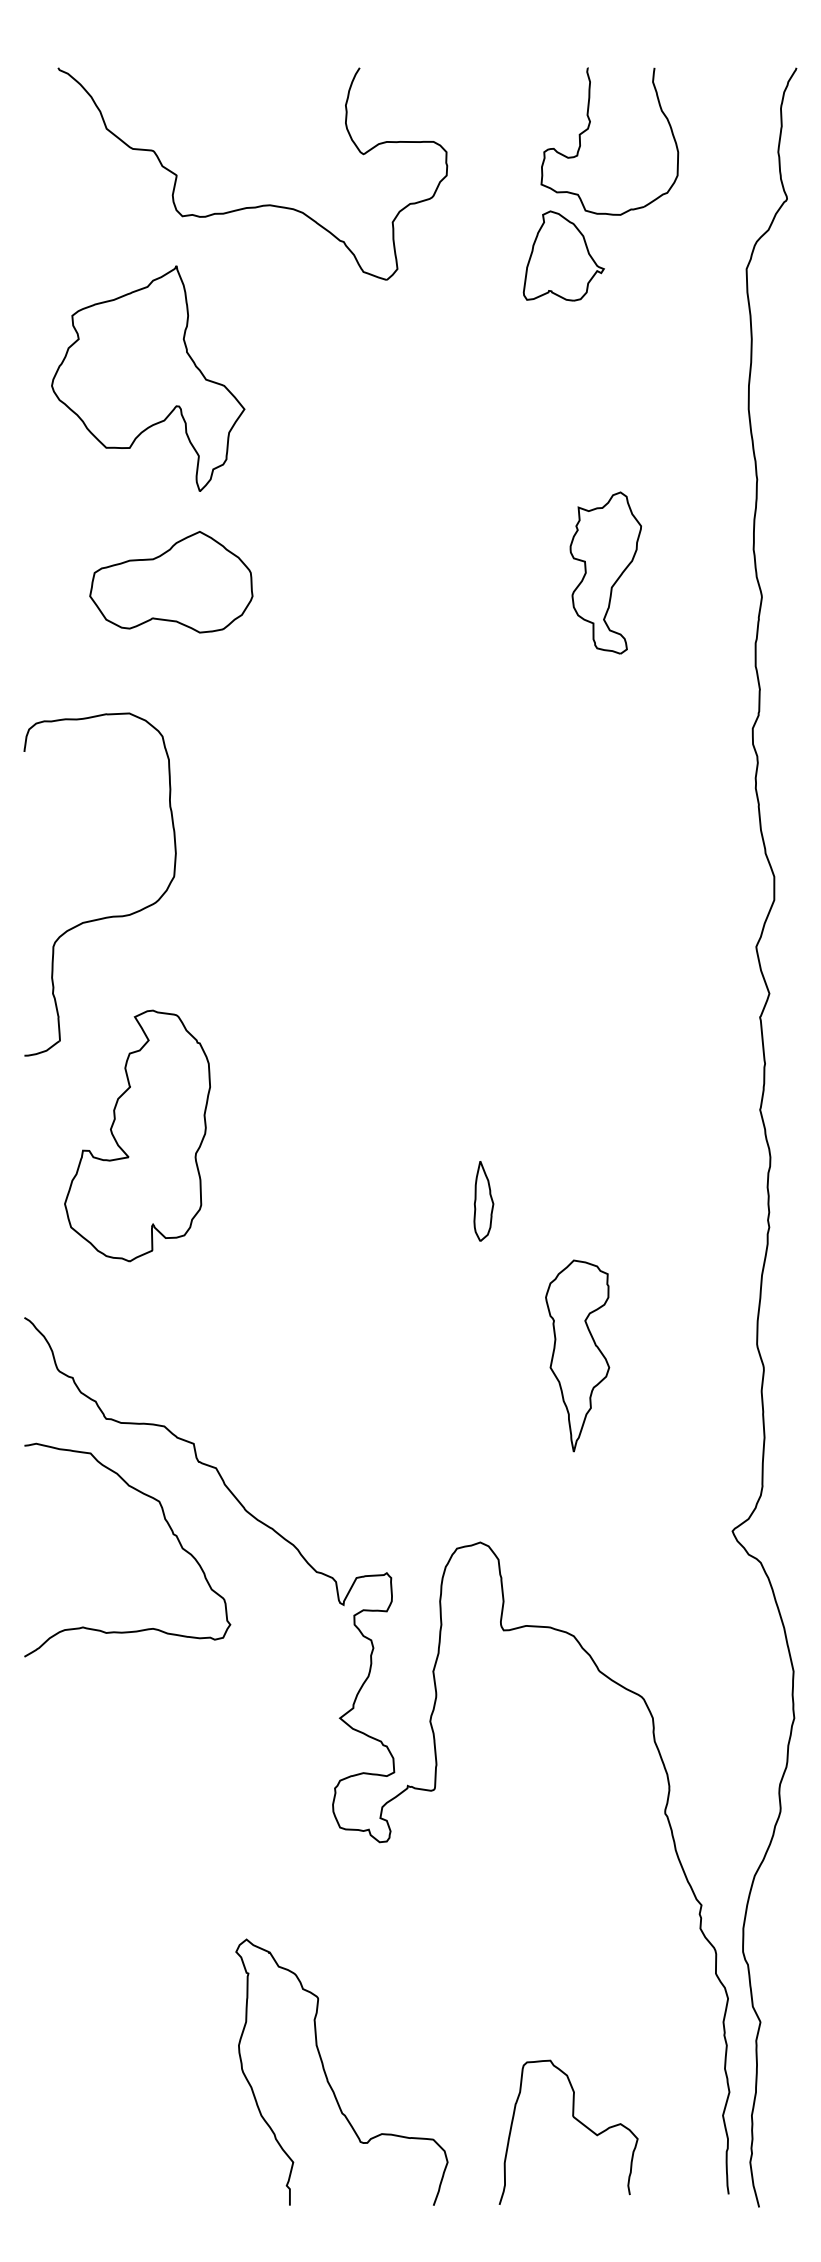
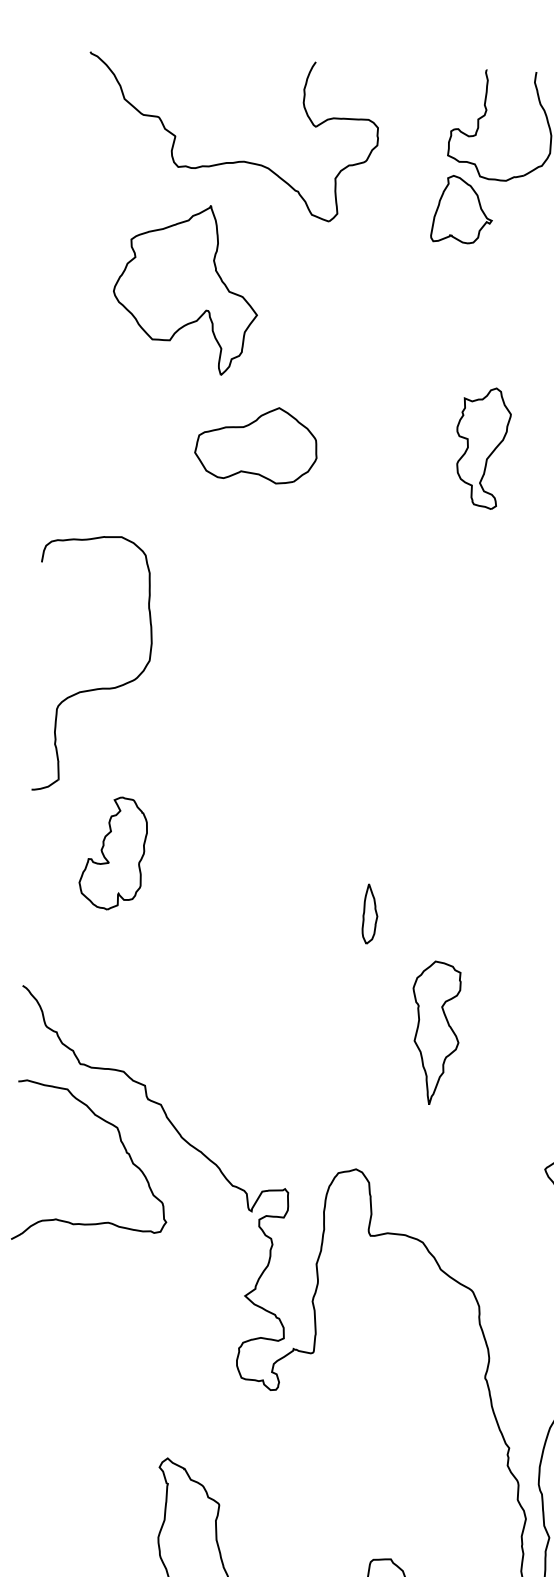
part: (148, 378) -> (186, 288), moved
part: (171, 582) -> (256, 445), moved
part: (137, 1135) -> (113, 853), size x0.6

